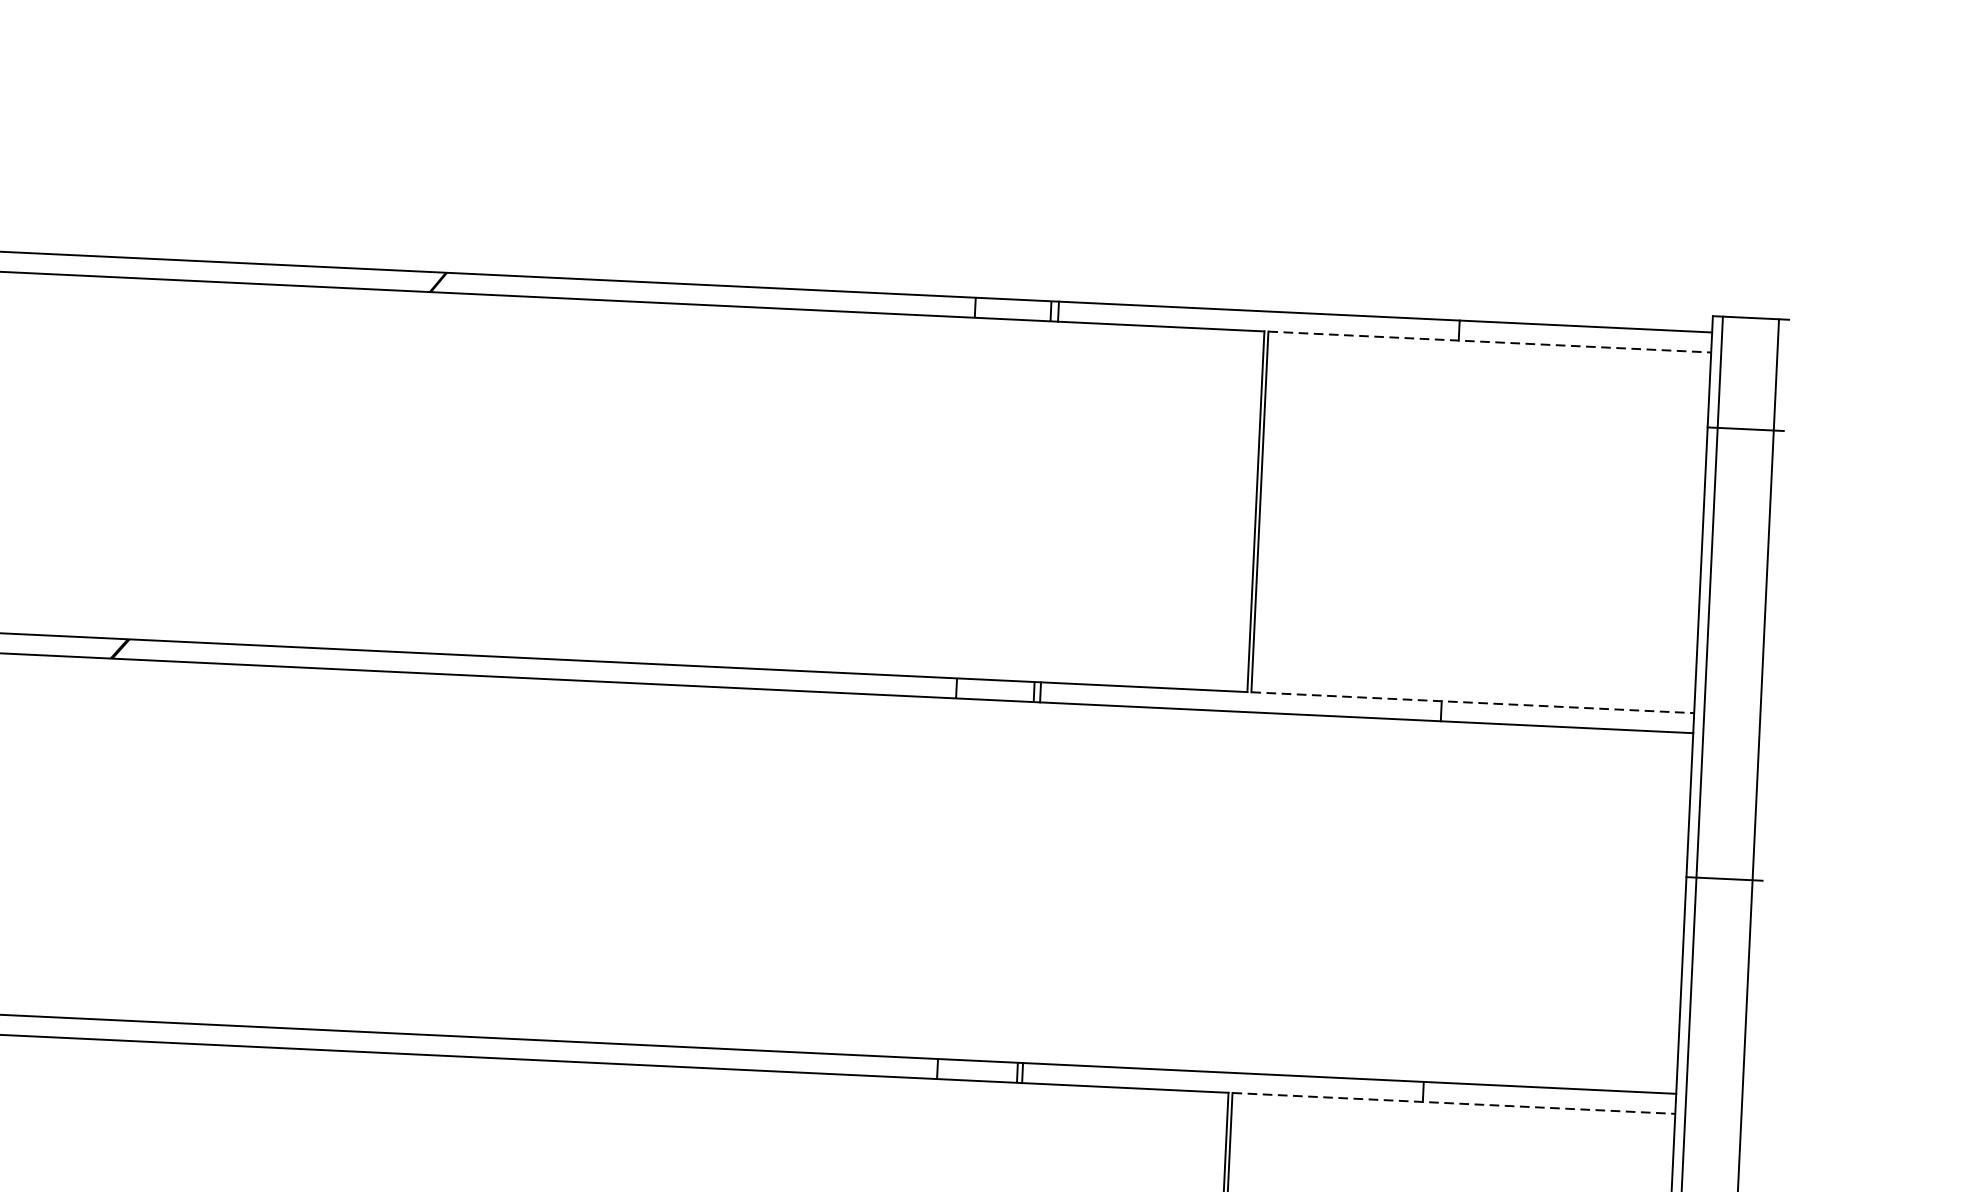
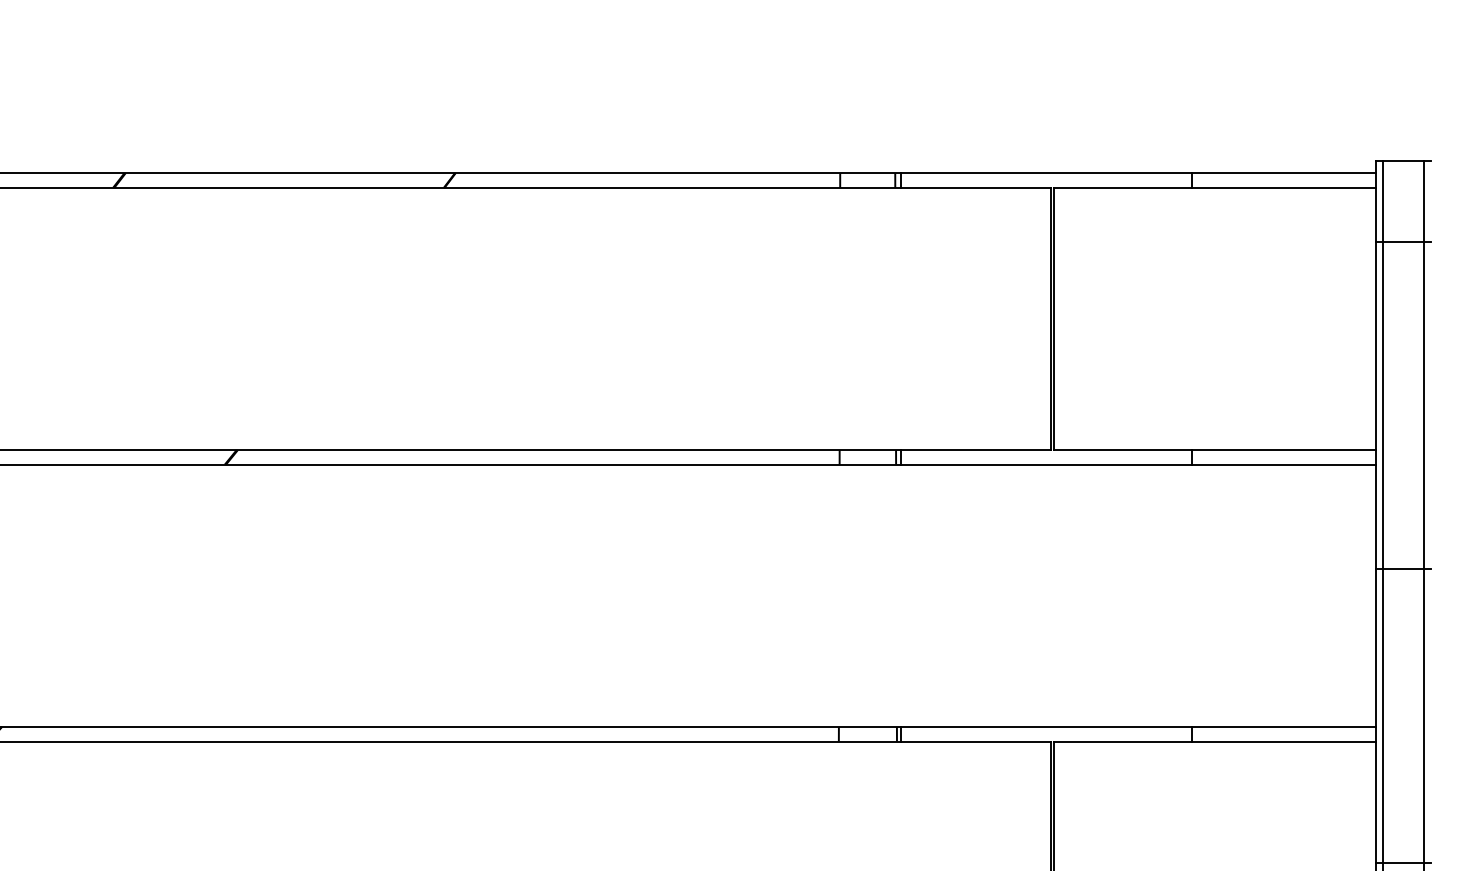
line: (1490, 341) -> (1215, 187), dashed -> solid
line: (1473, 703) -> (1215, 450), dashed -> solid
line: (1454, 1103) -> (1215, 741), dashed -> solid

